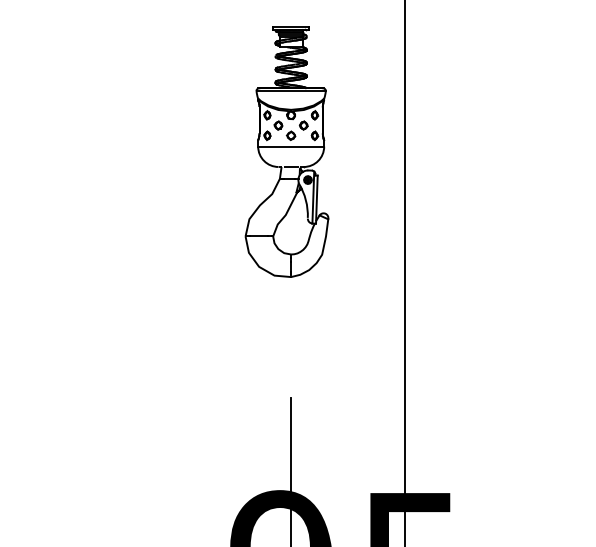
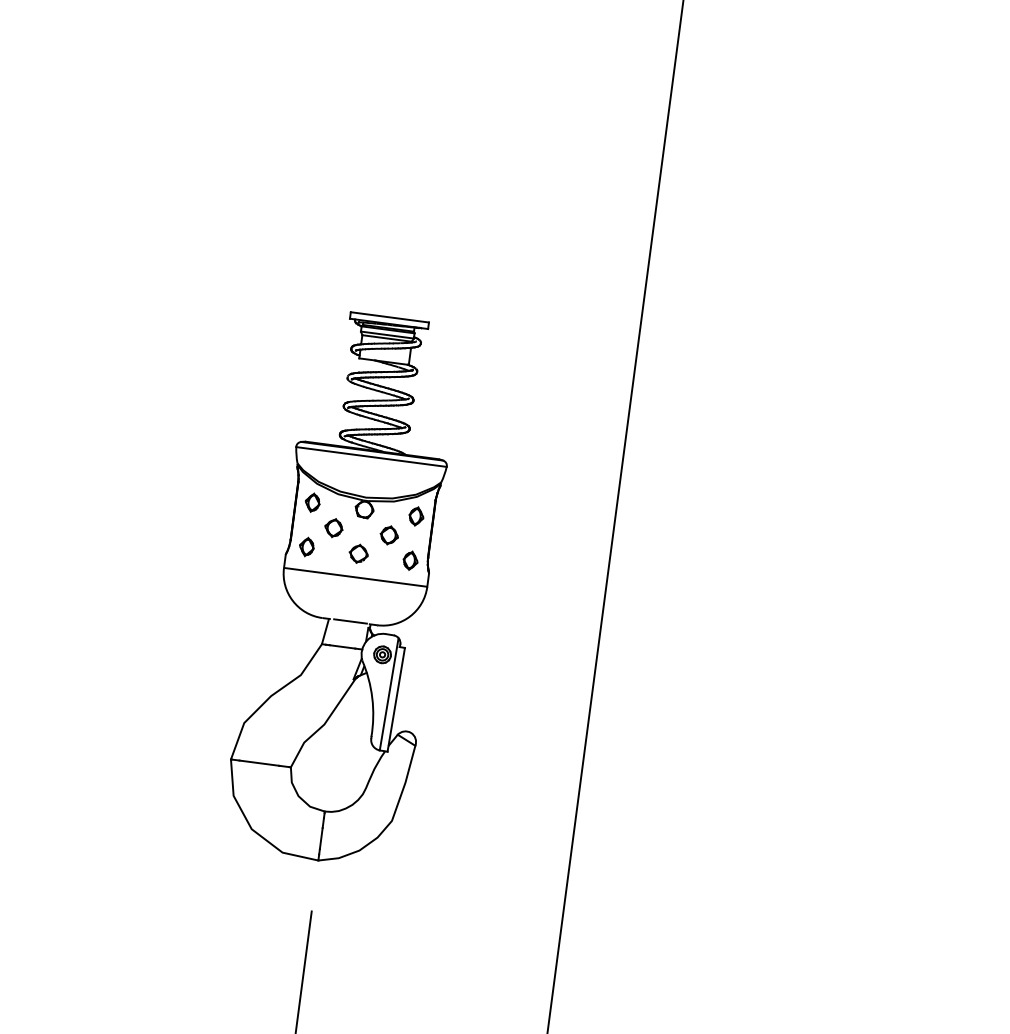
part: (286, 151) -> (344, 586), moved

